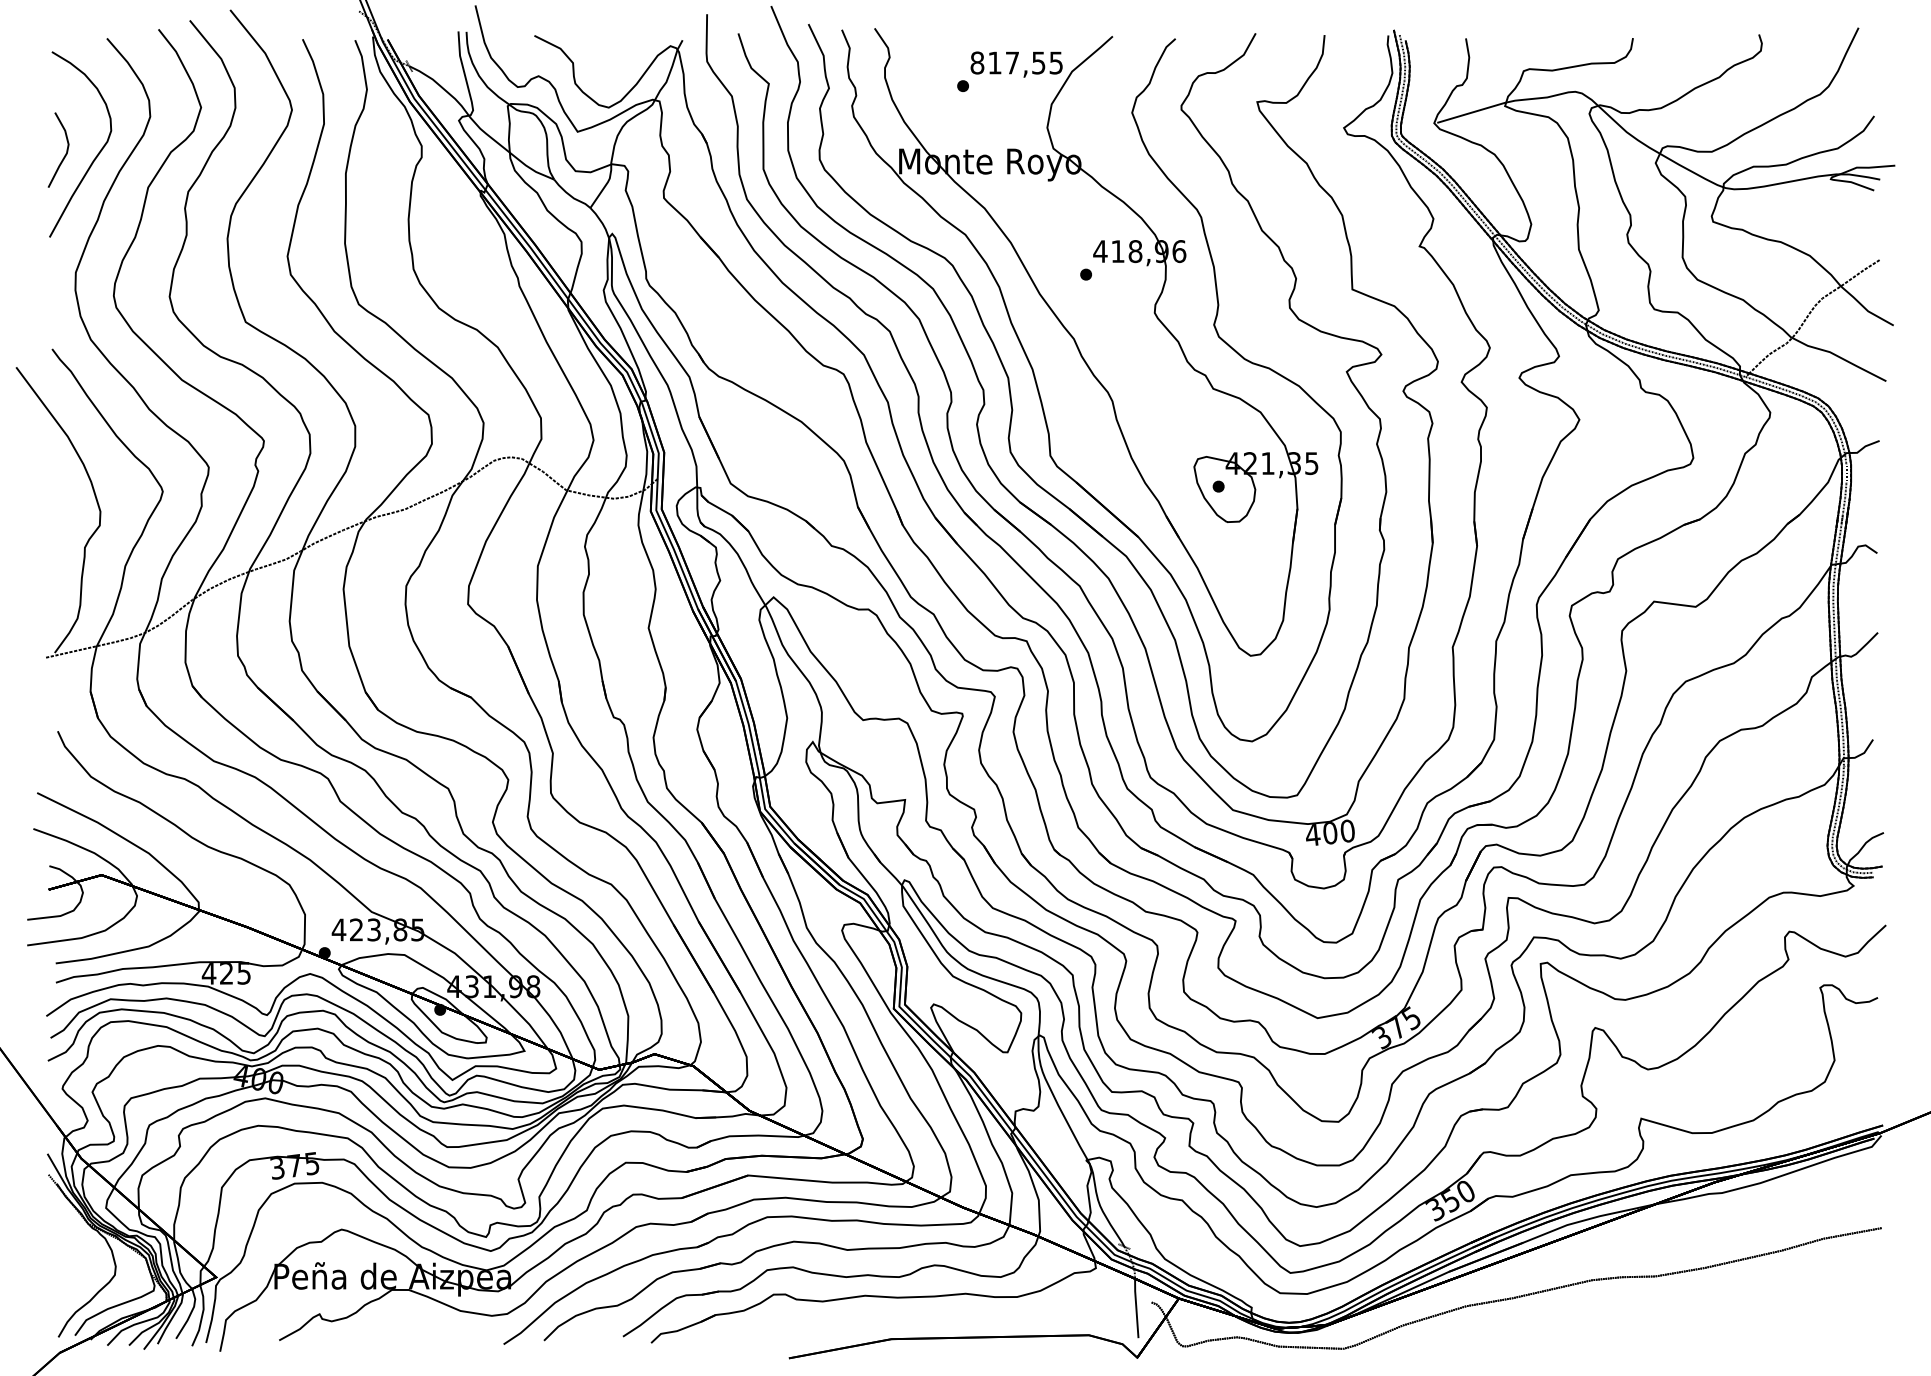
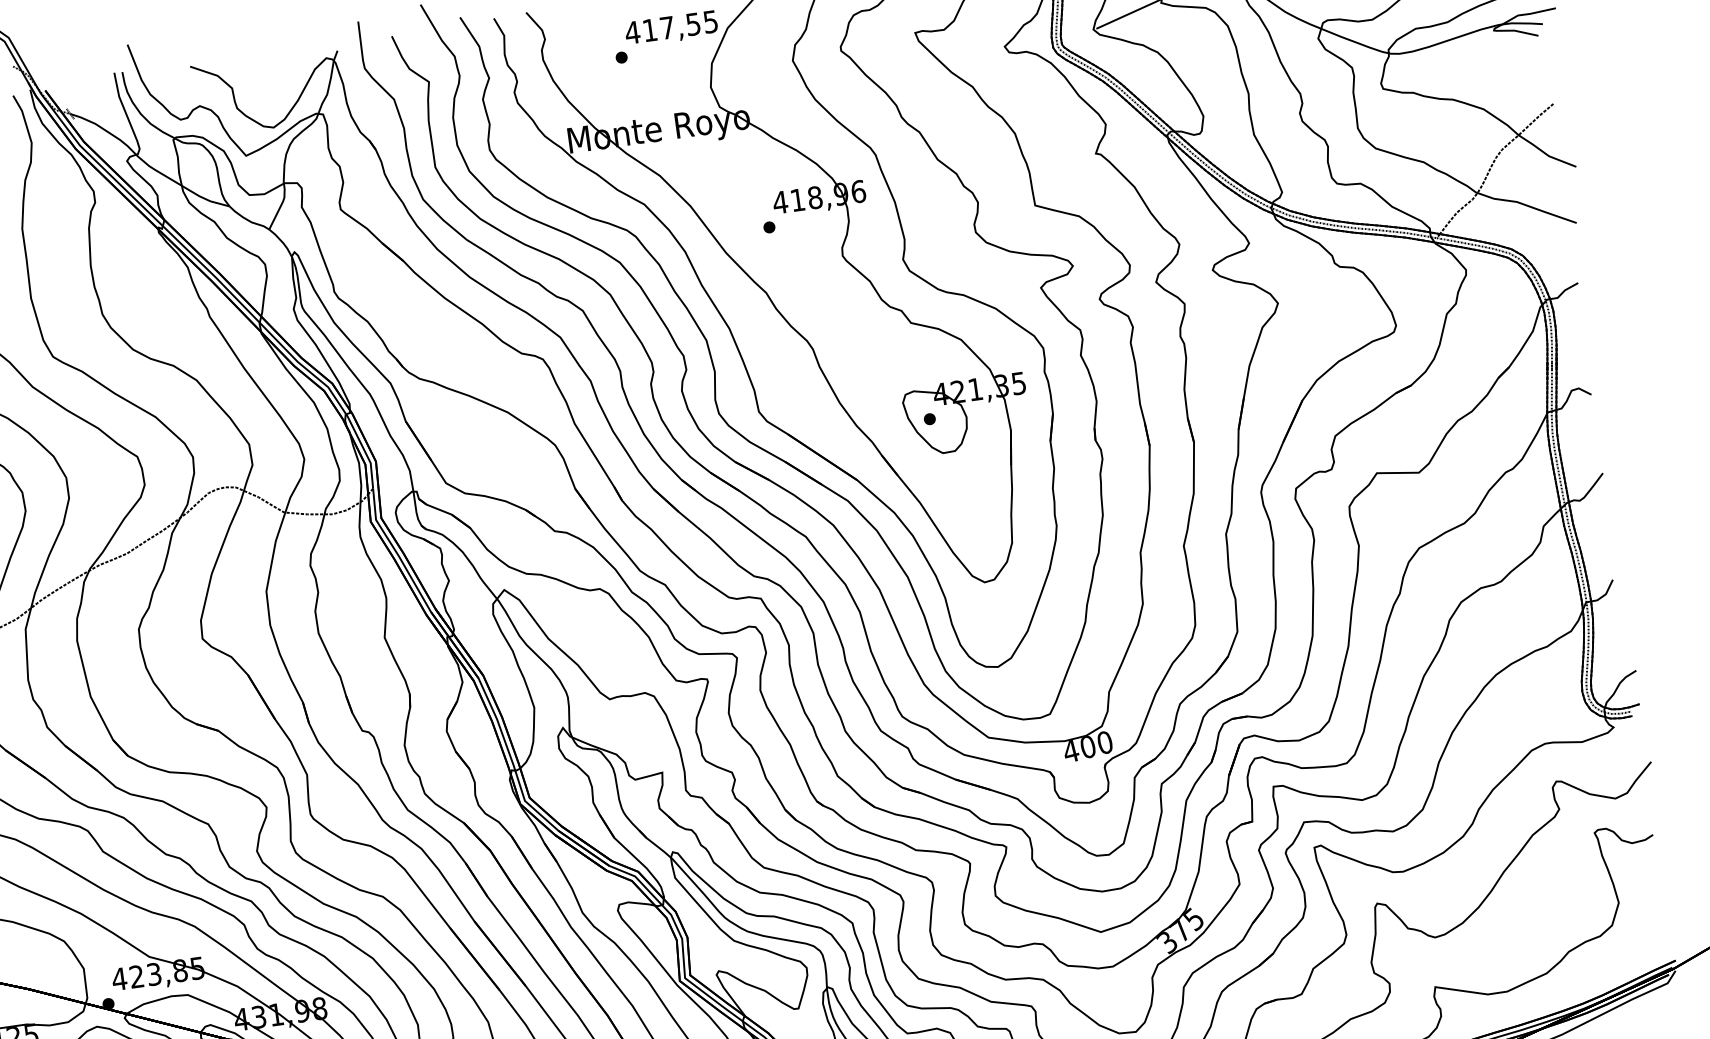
text: (977, 62) -> (632, 32), 817,55 -> 417,55

